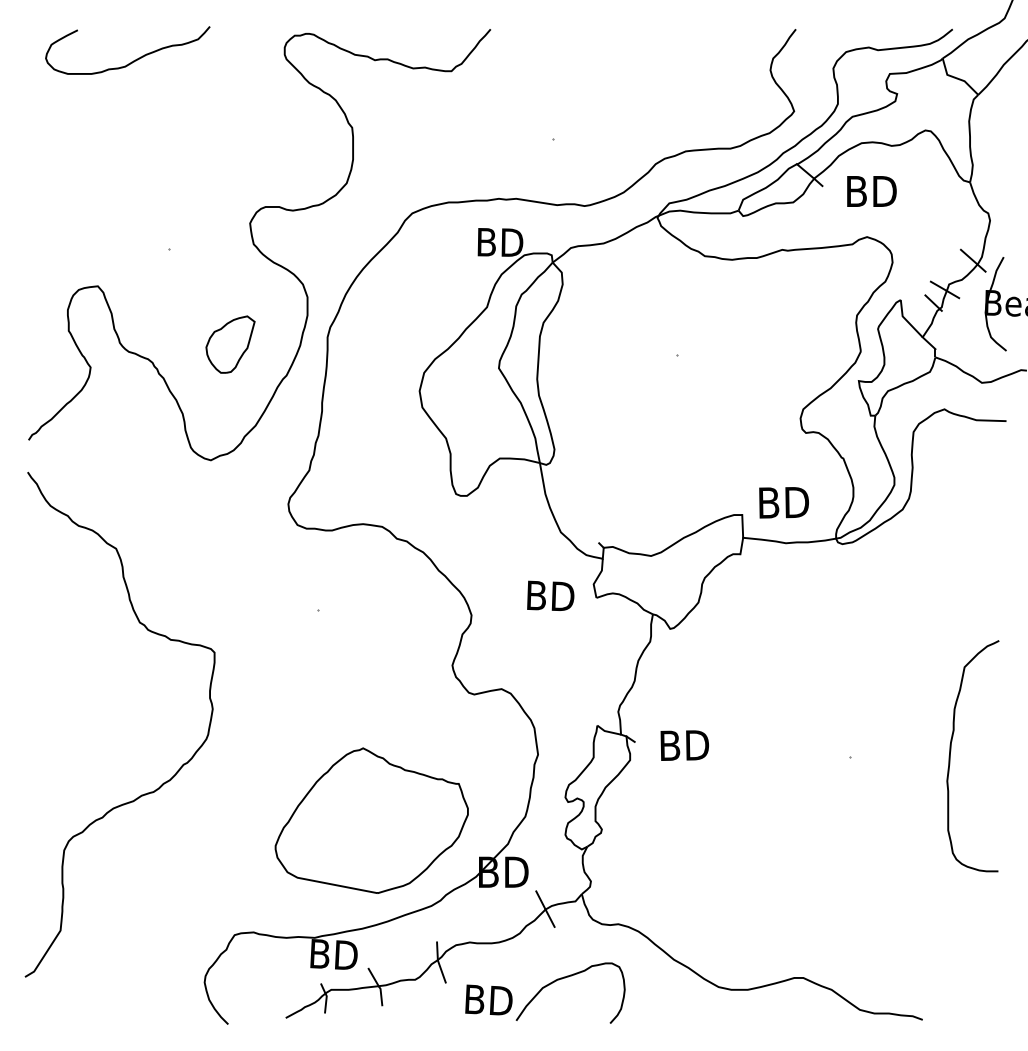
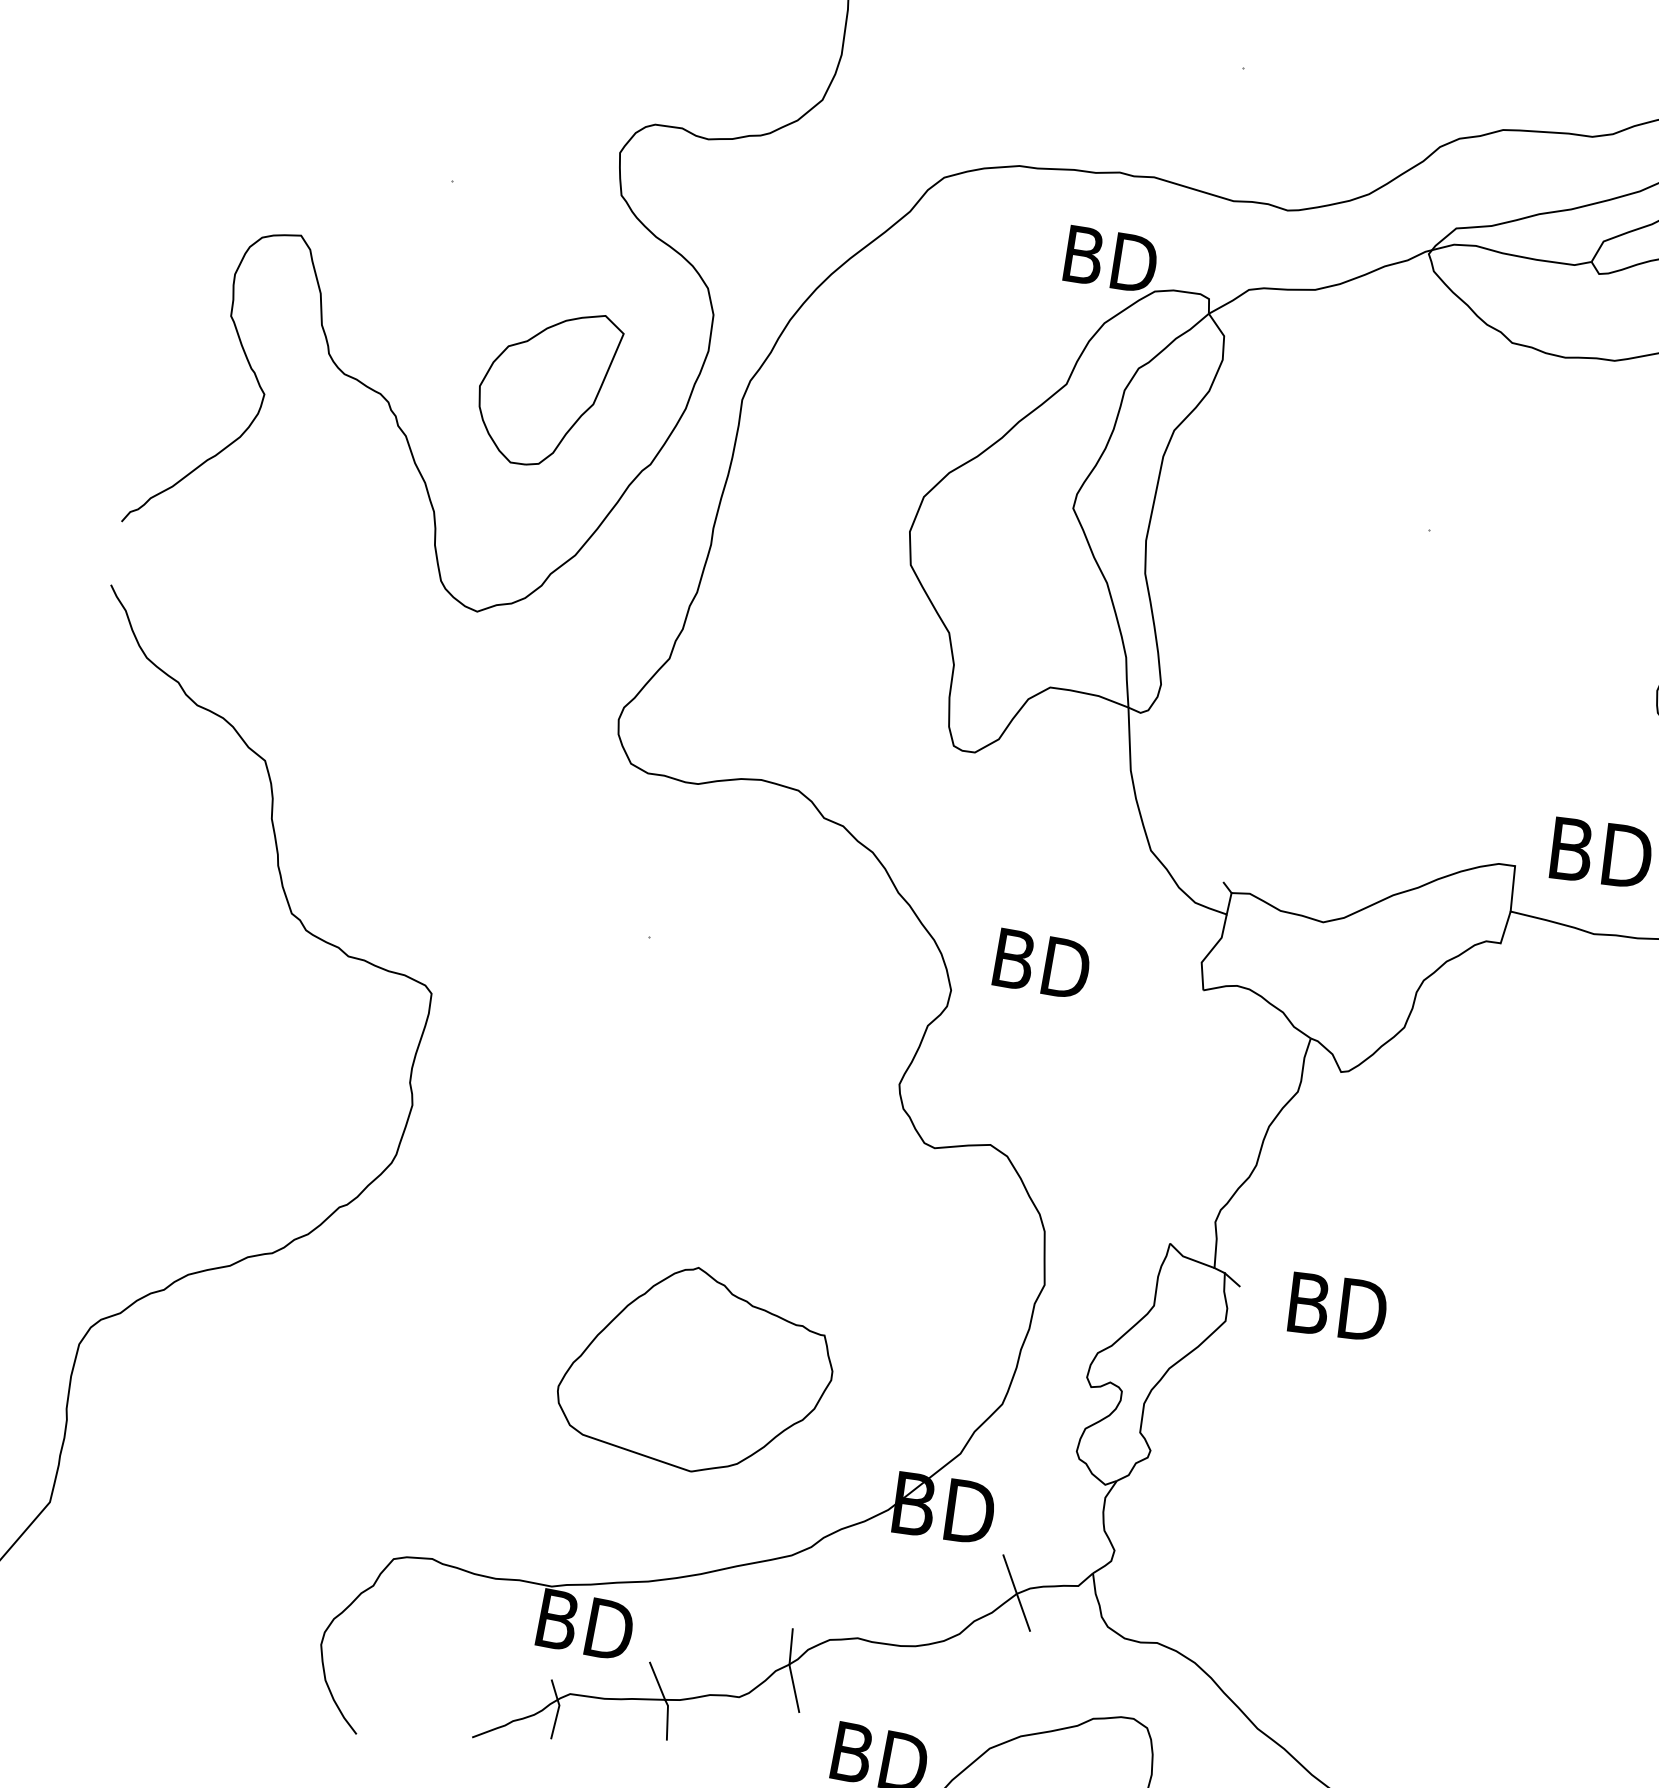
part: (230, 344) -> (547, 387), size x1.4
text: (550, 595) -> (1041, 962), moved
part: (371, 820) -> (696, 1369), size x0.7

